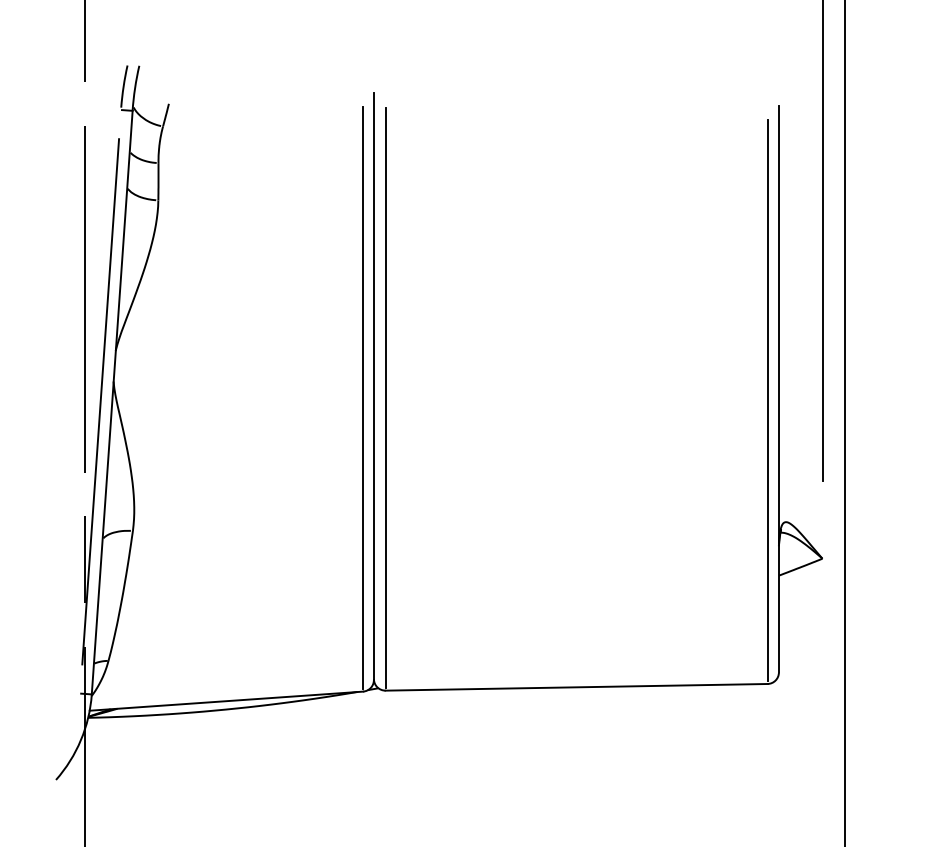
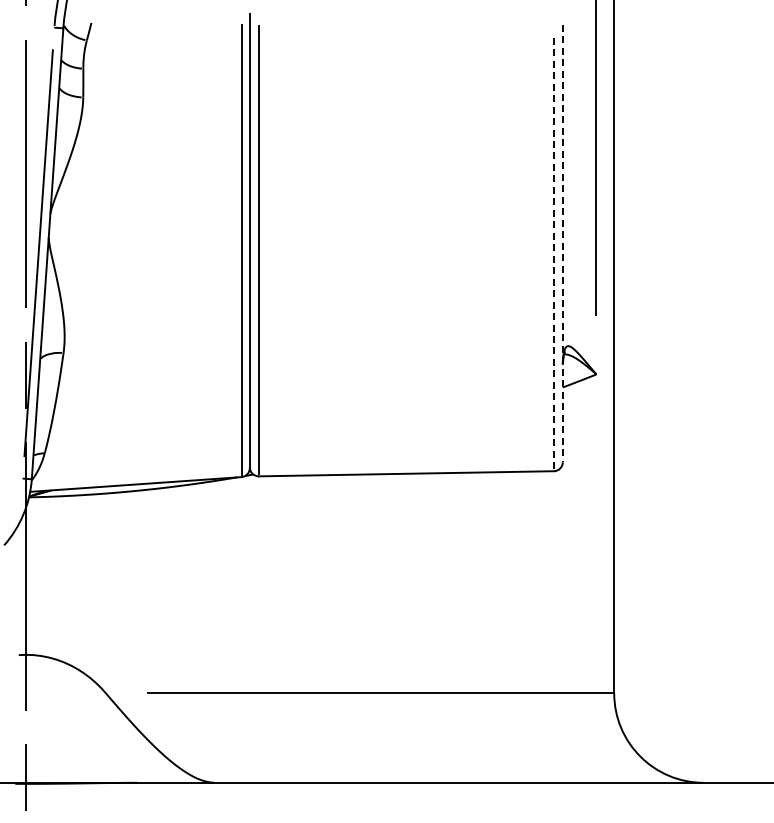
line: (778, 389) -> (562, 243), solid -> dashed
line: (768, 400) -> (554, 252), solid -> dashed

